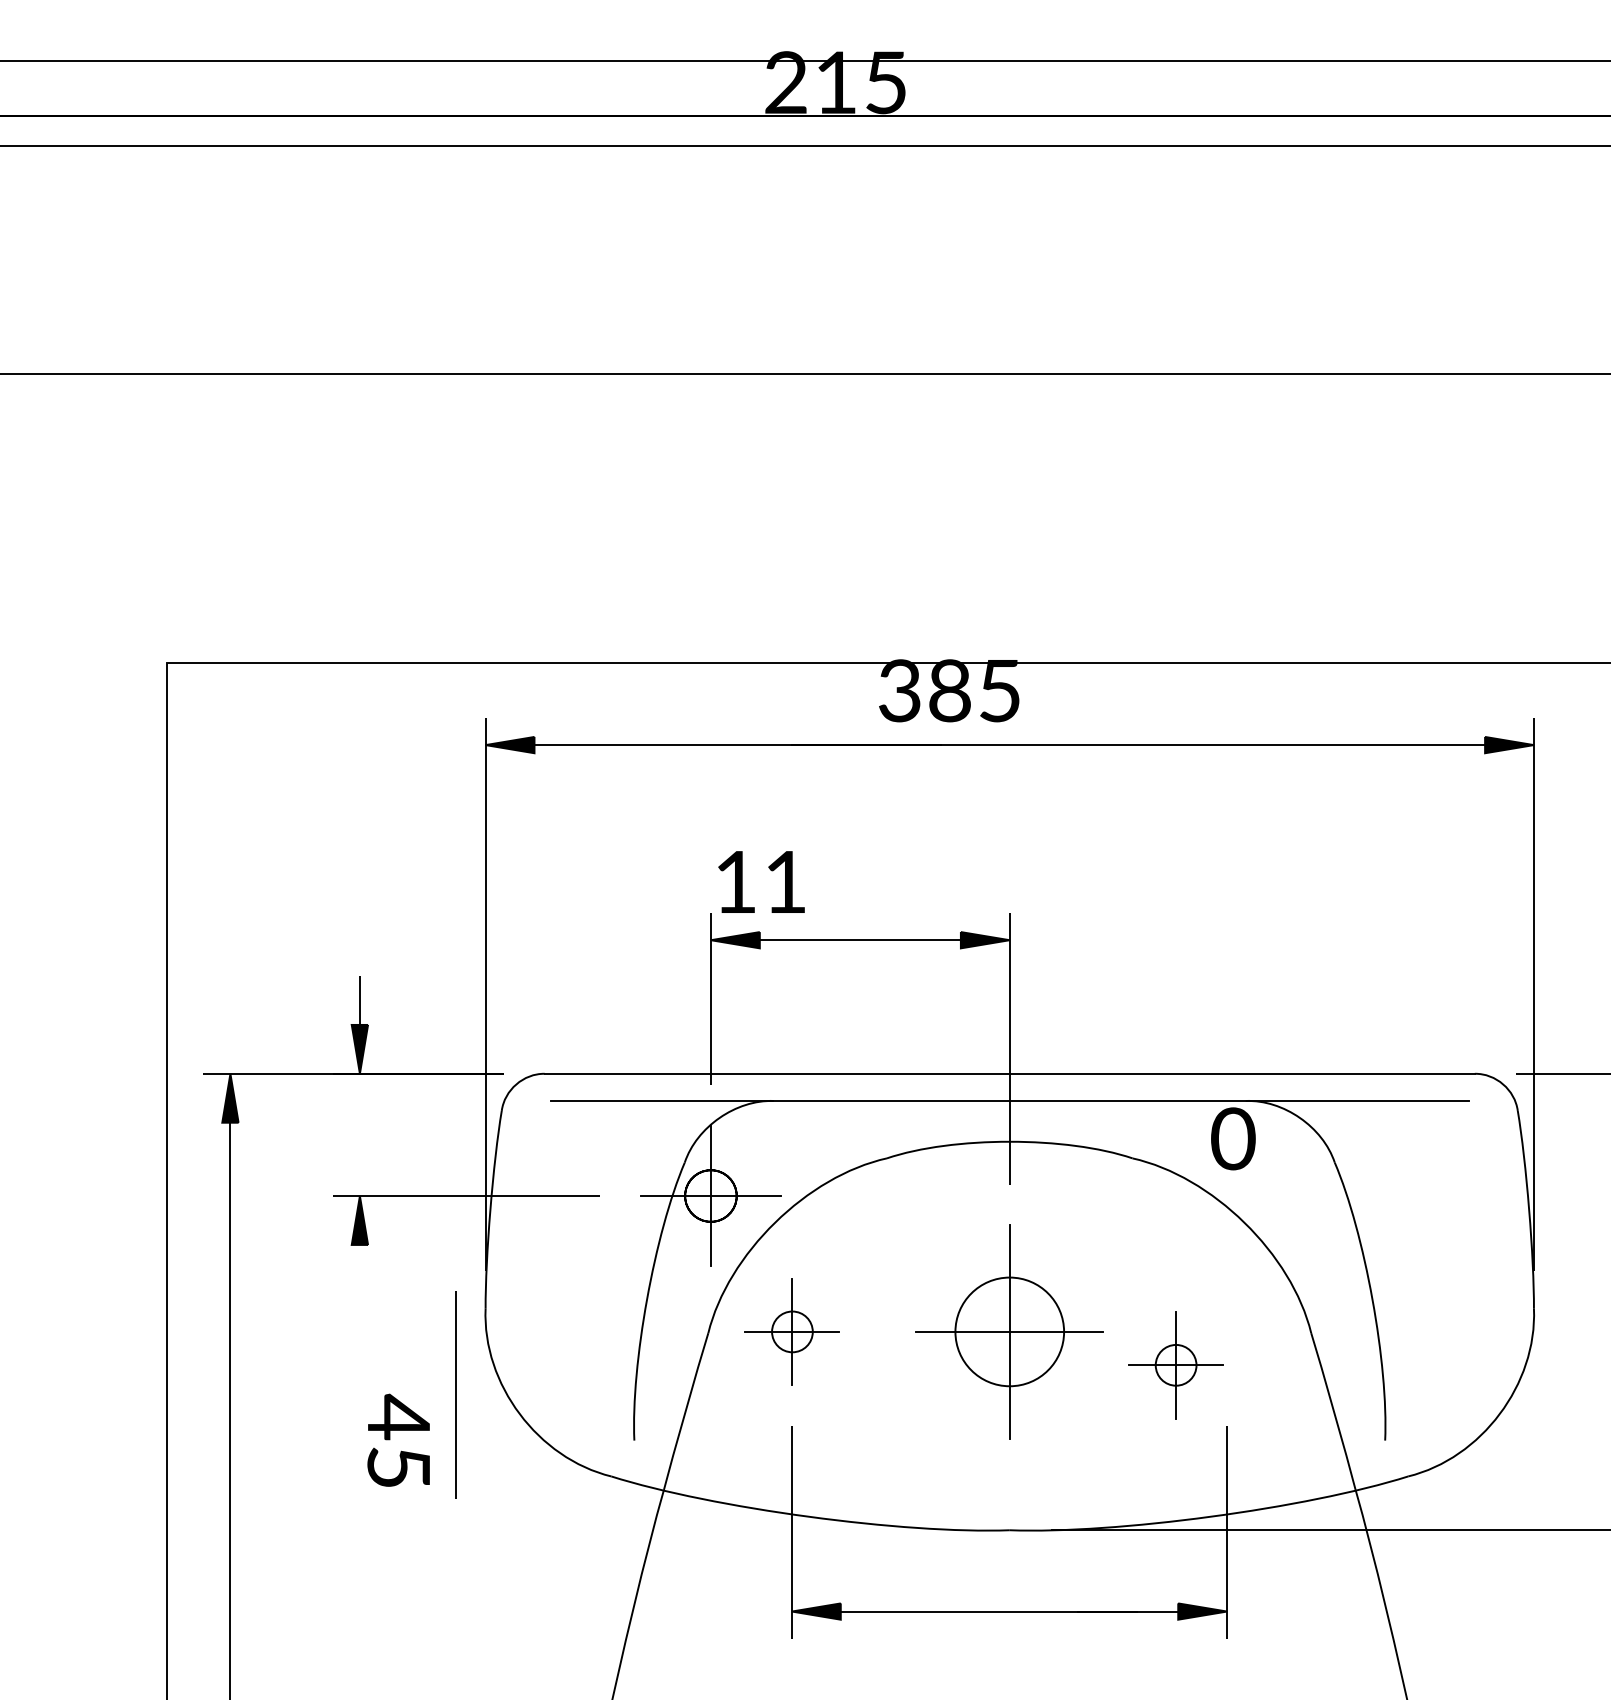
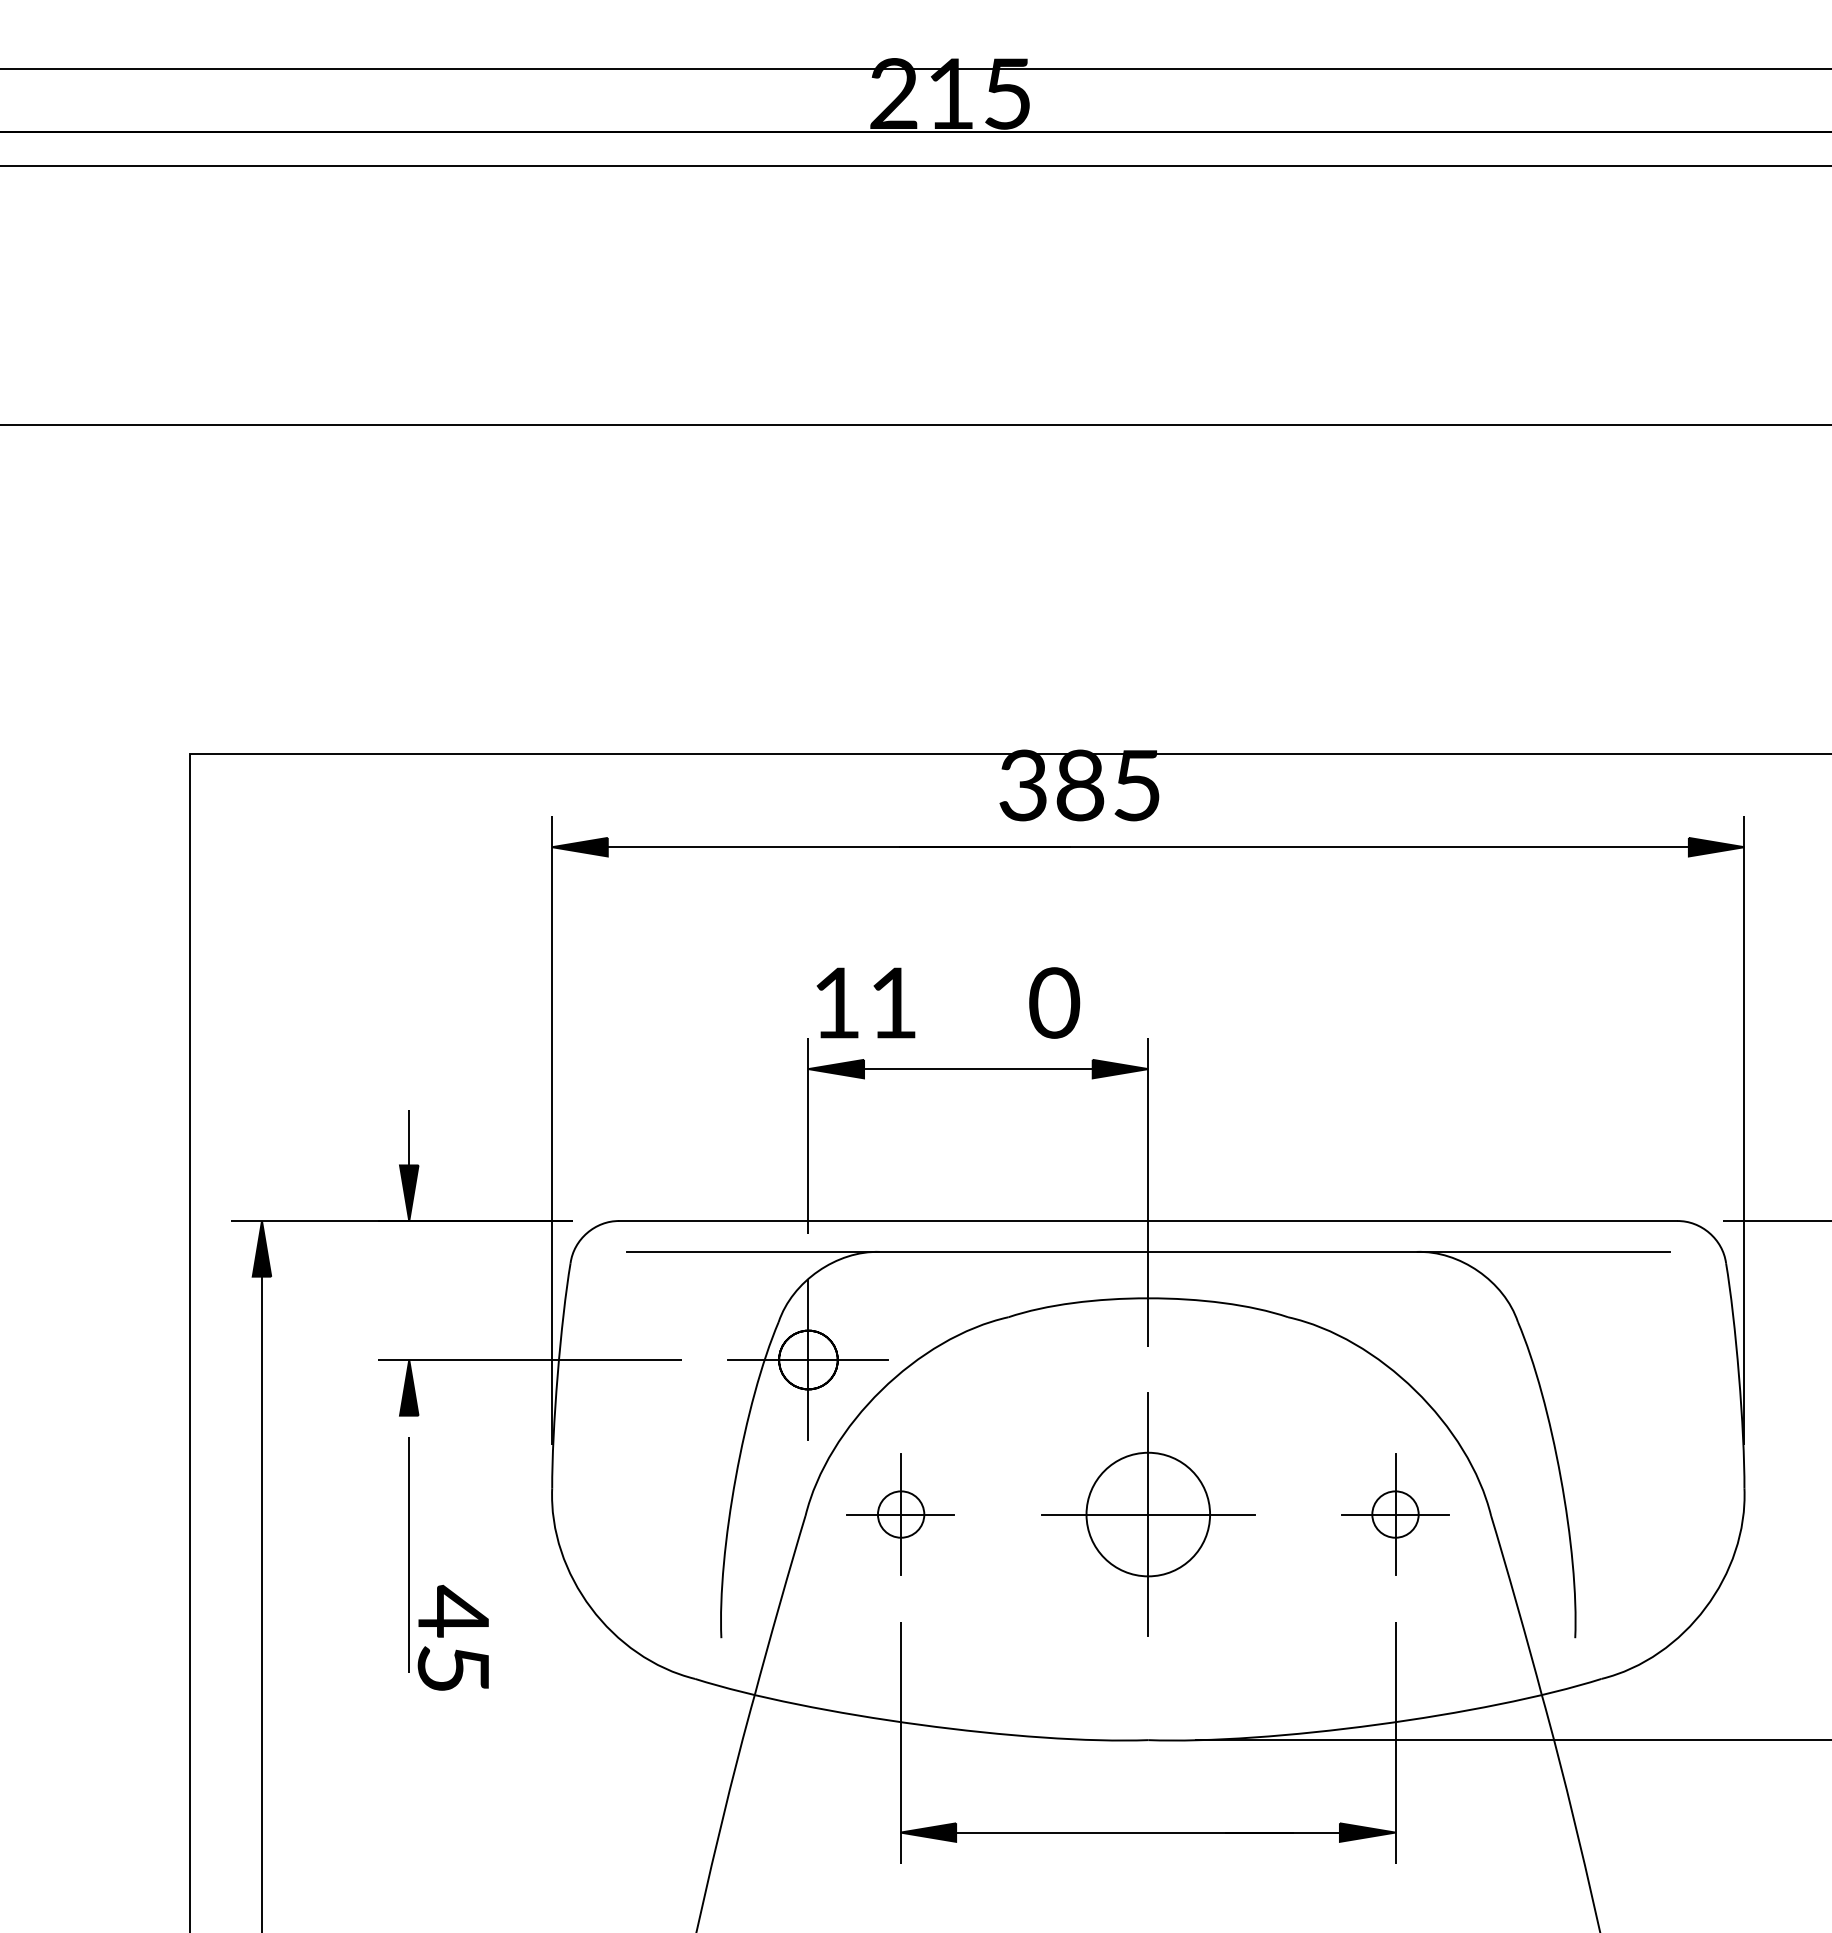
text: (1233, 1138) -> (1054, 1002), moved
part: (1176, 1365) -> (1395, 1514), moved
line: (455, 1394) -> (408, 1554), moved

